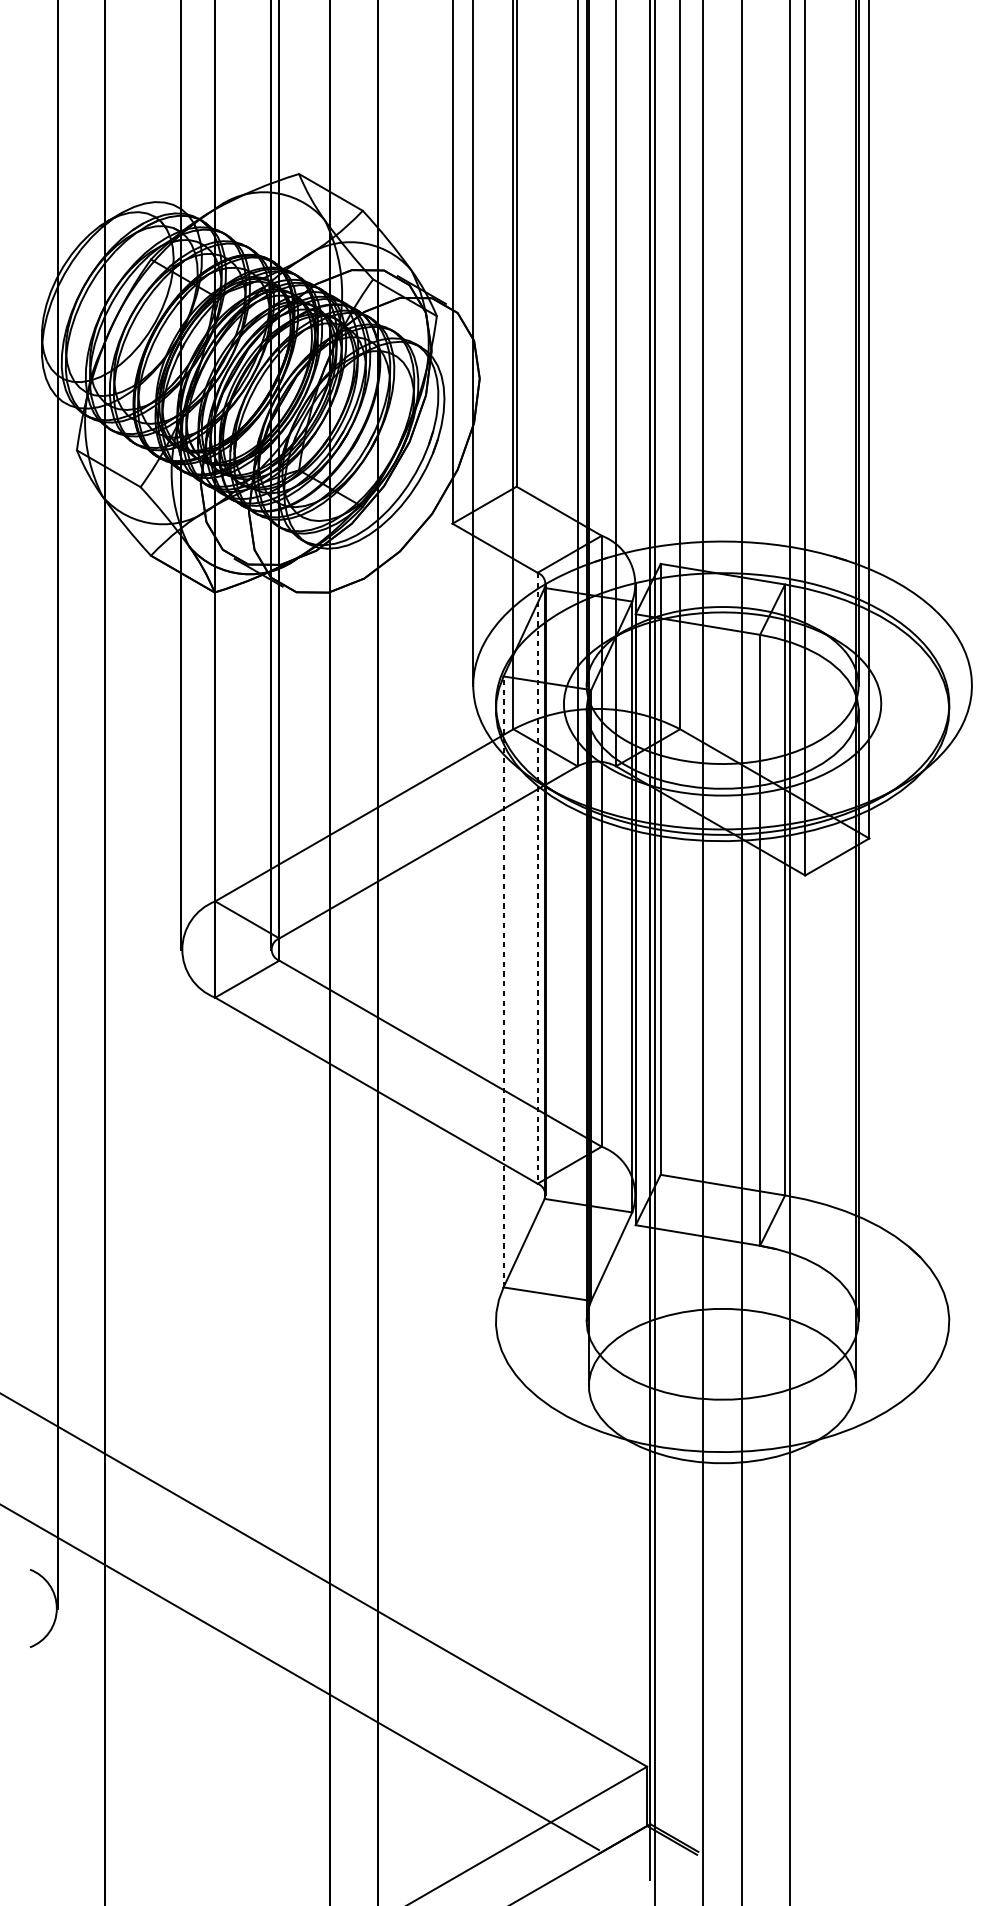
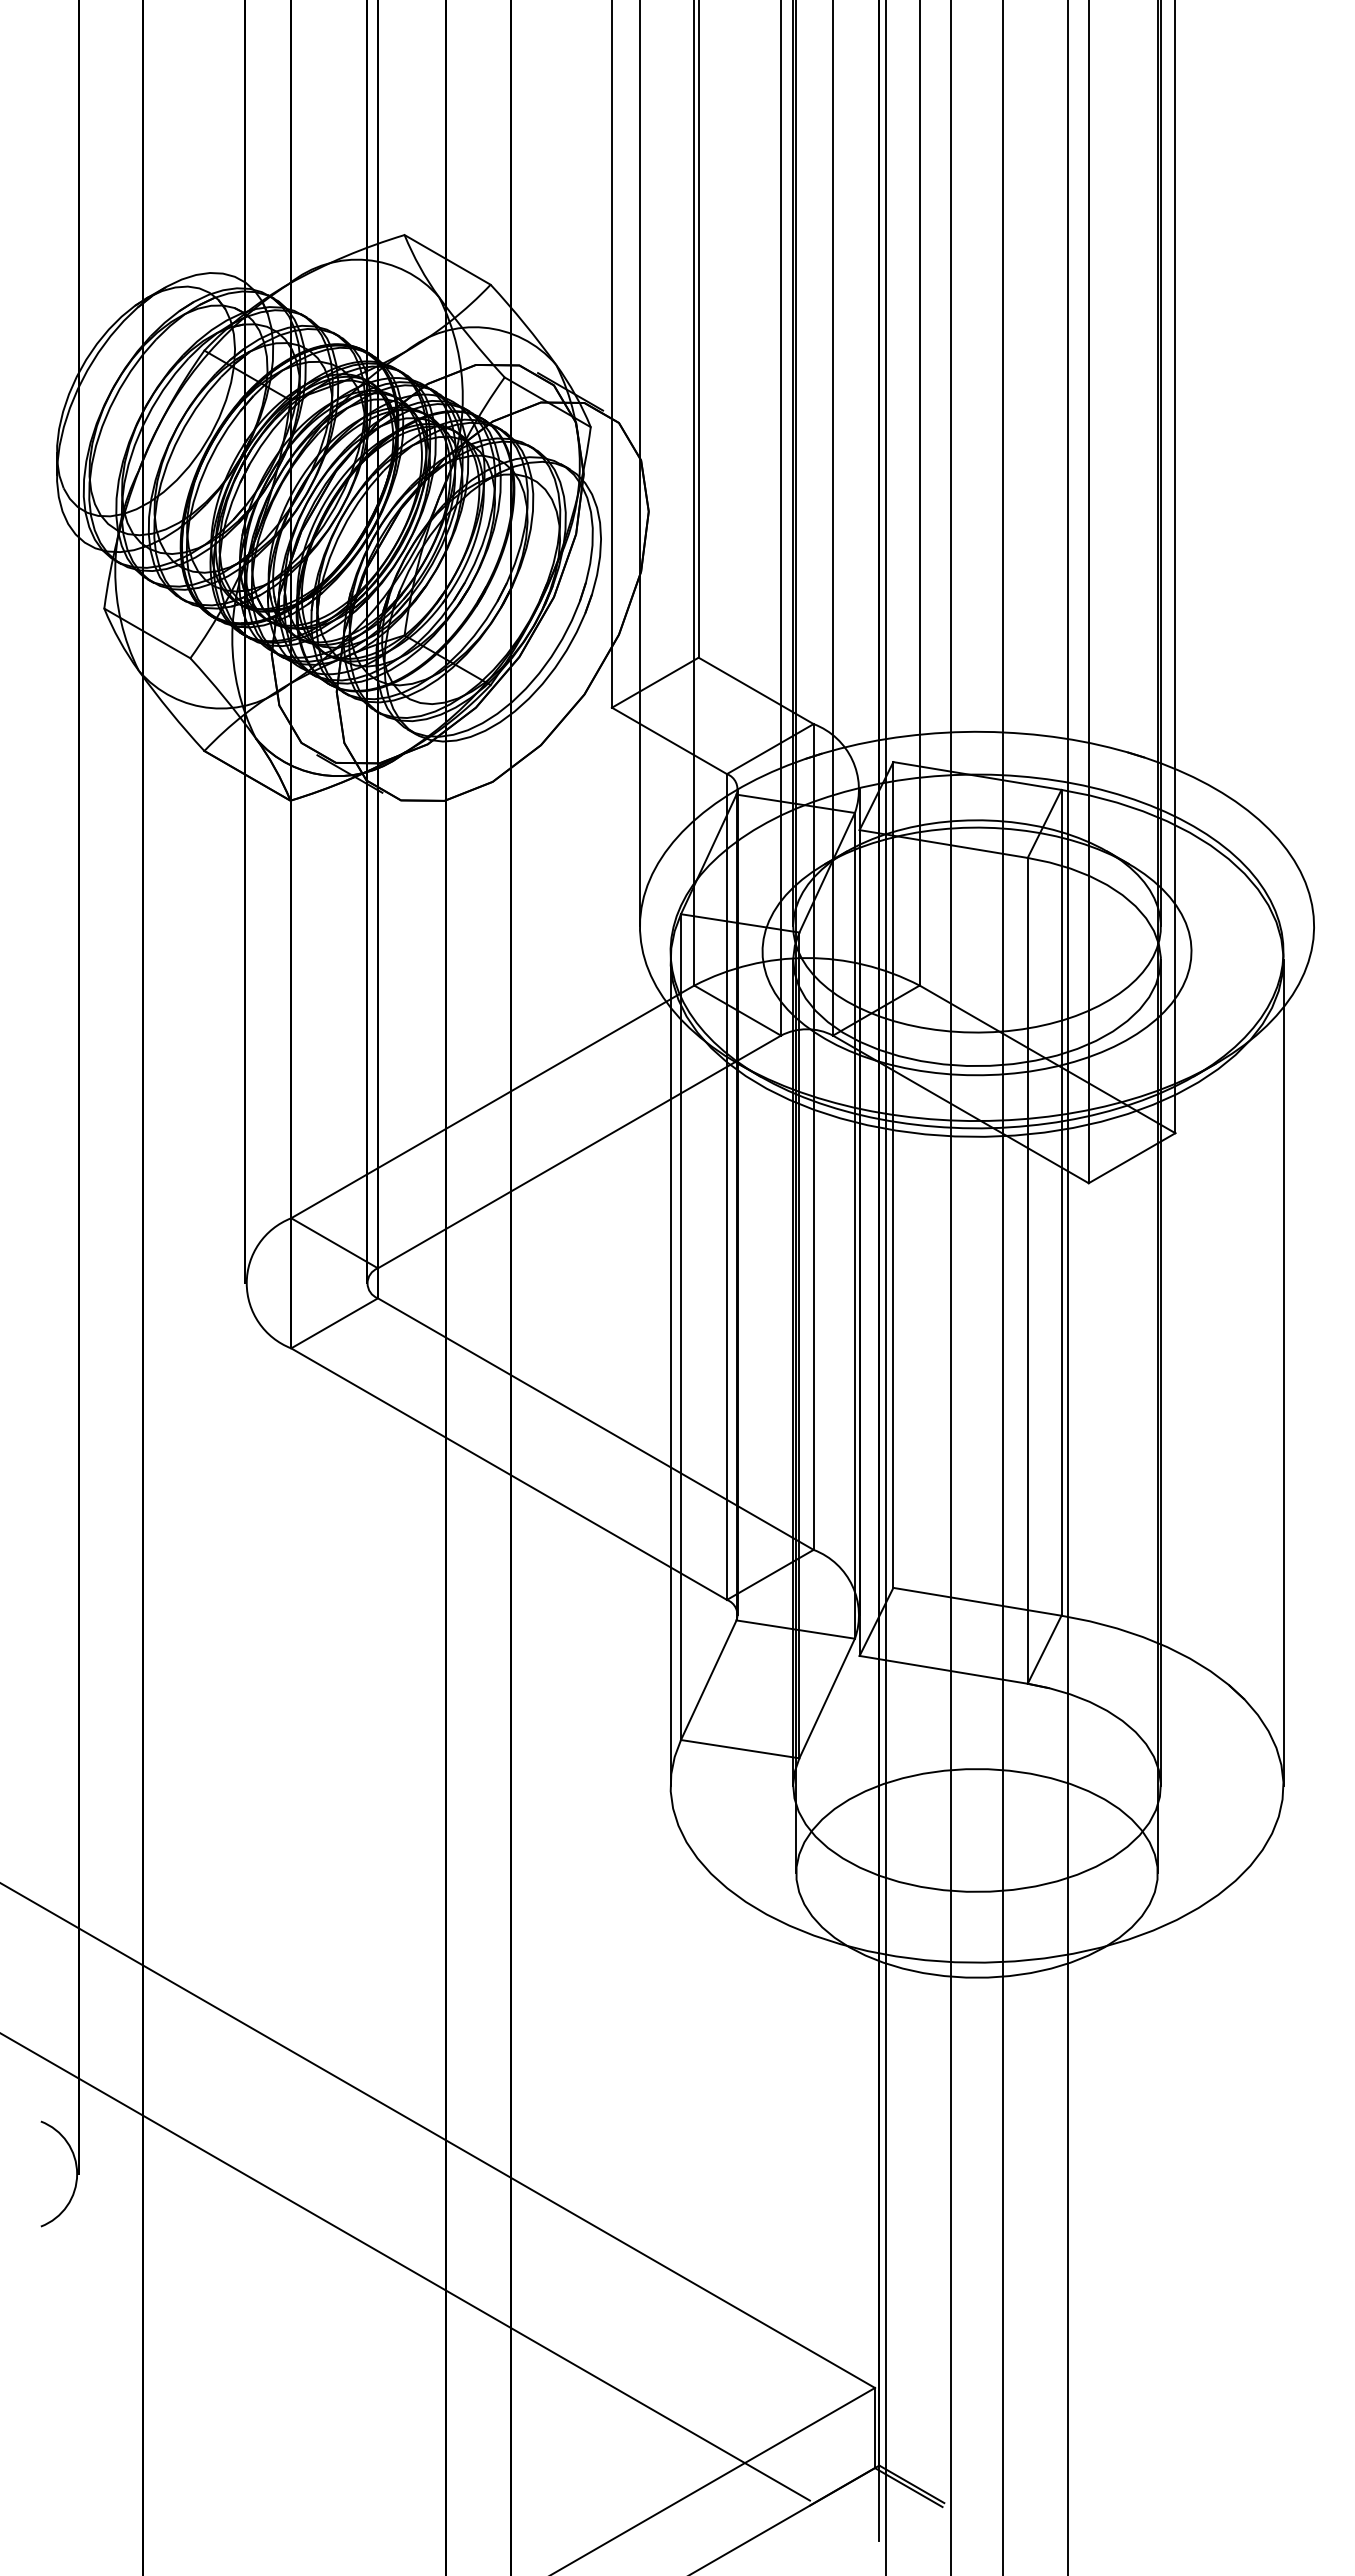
line: (537, 878) -> (726, 1187), dashed -> solid
line: (503, 982) -> (681, 1327), dashed -> solid
line: (495, 1015) -> (670, 1372), added
line: (949, 1015) -> (1283, 1372), added

